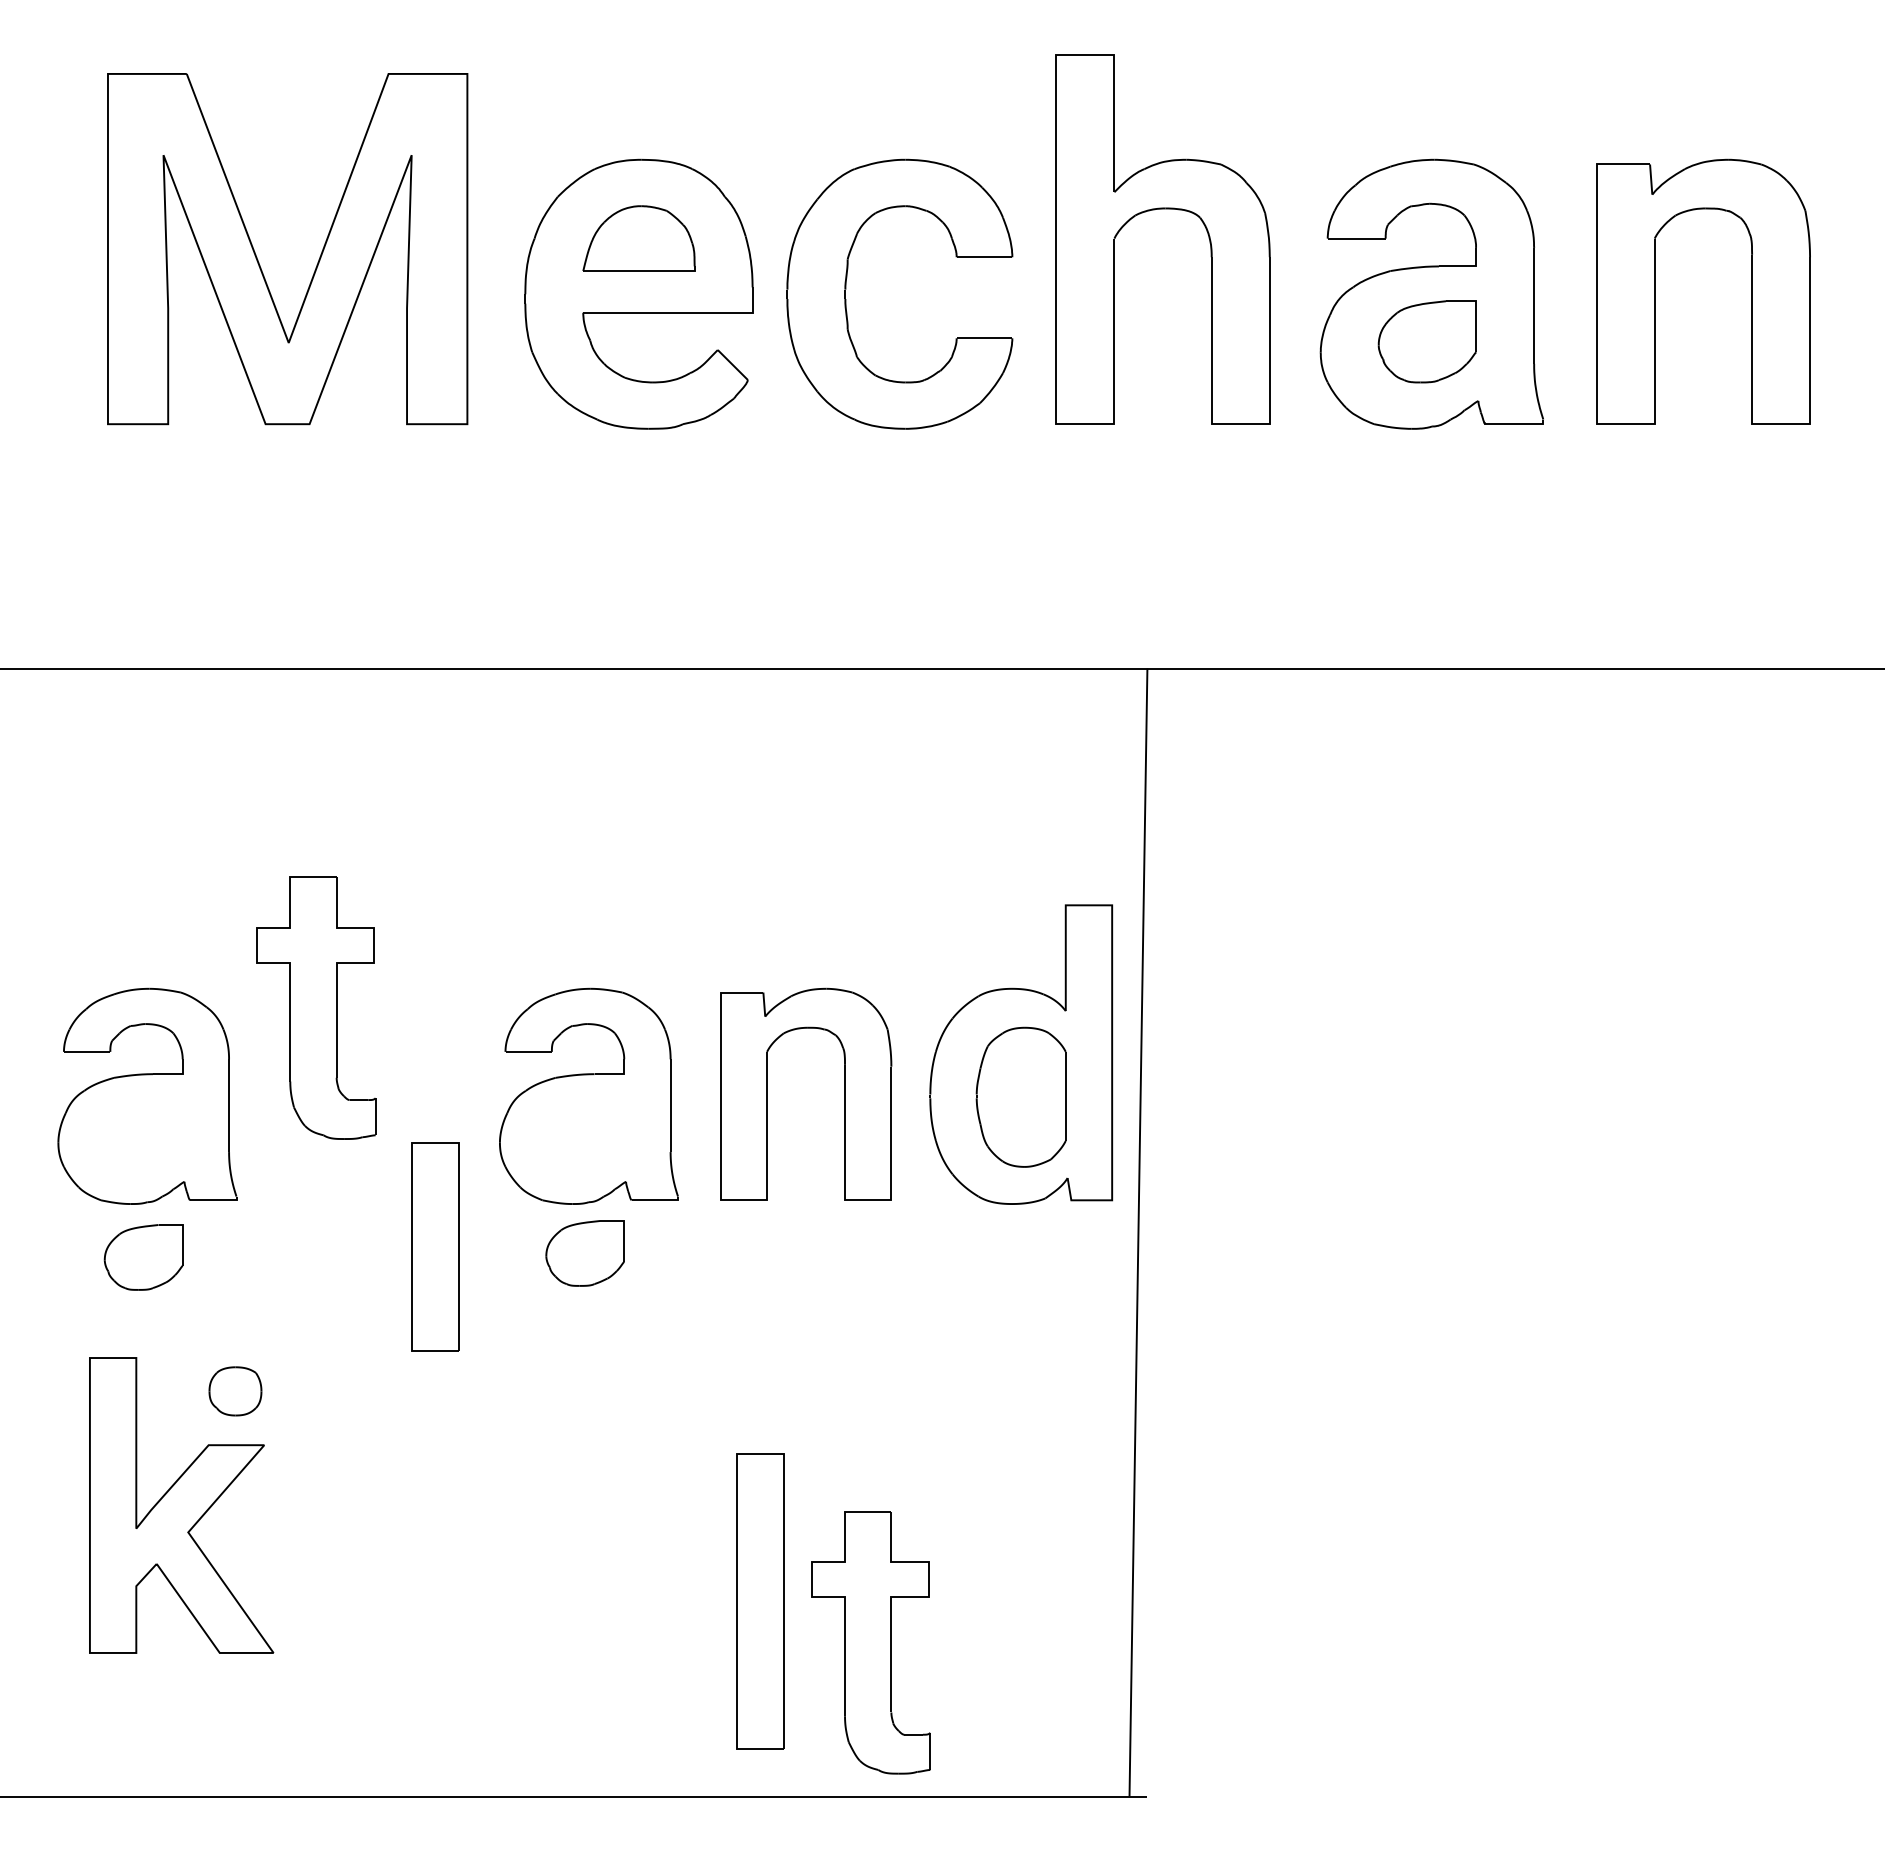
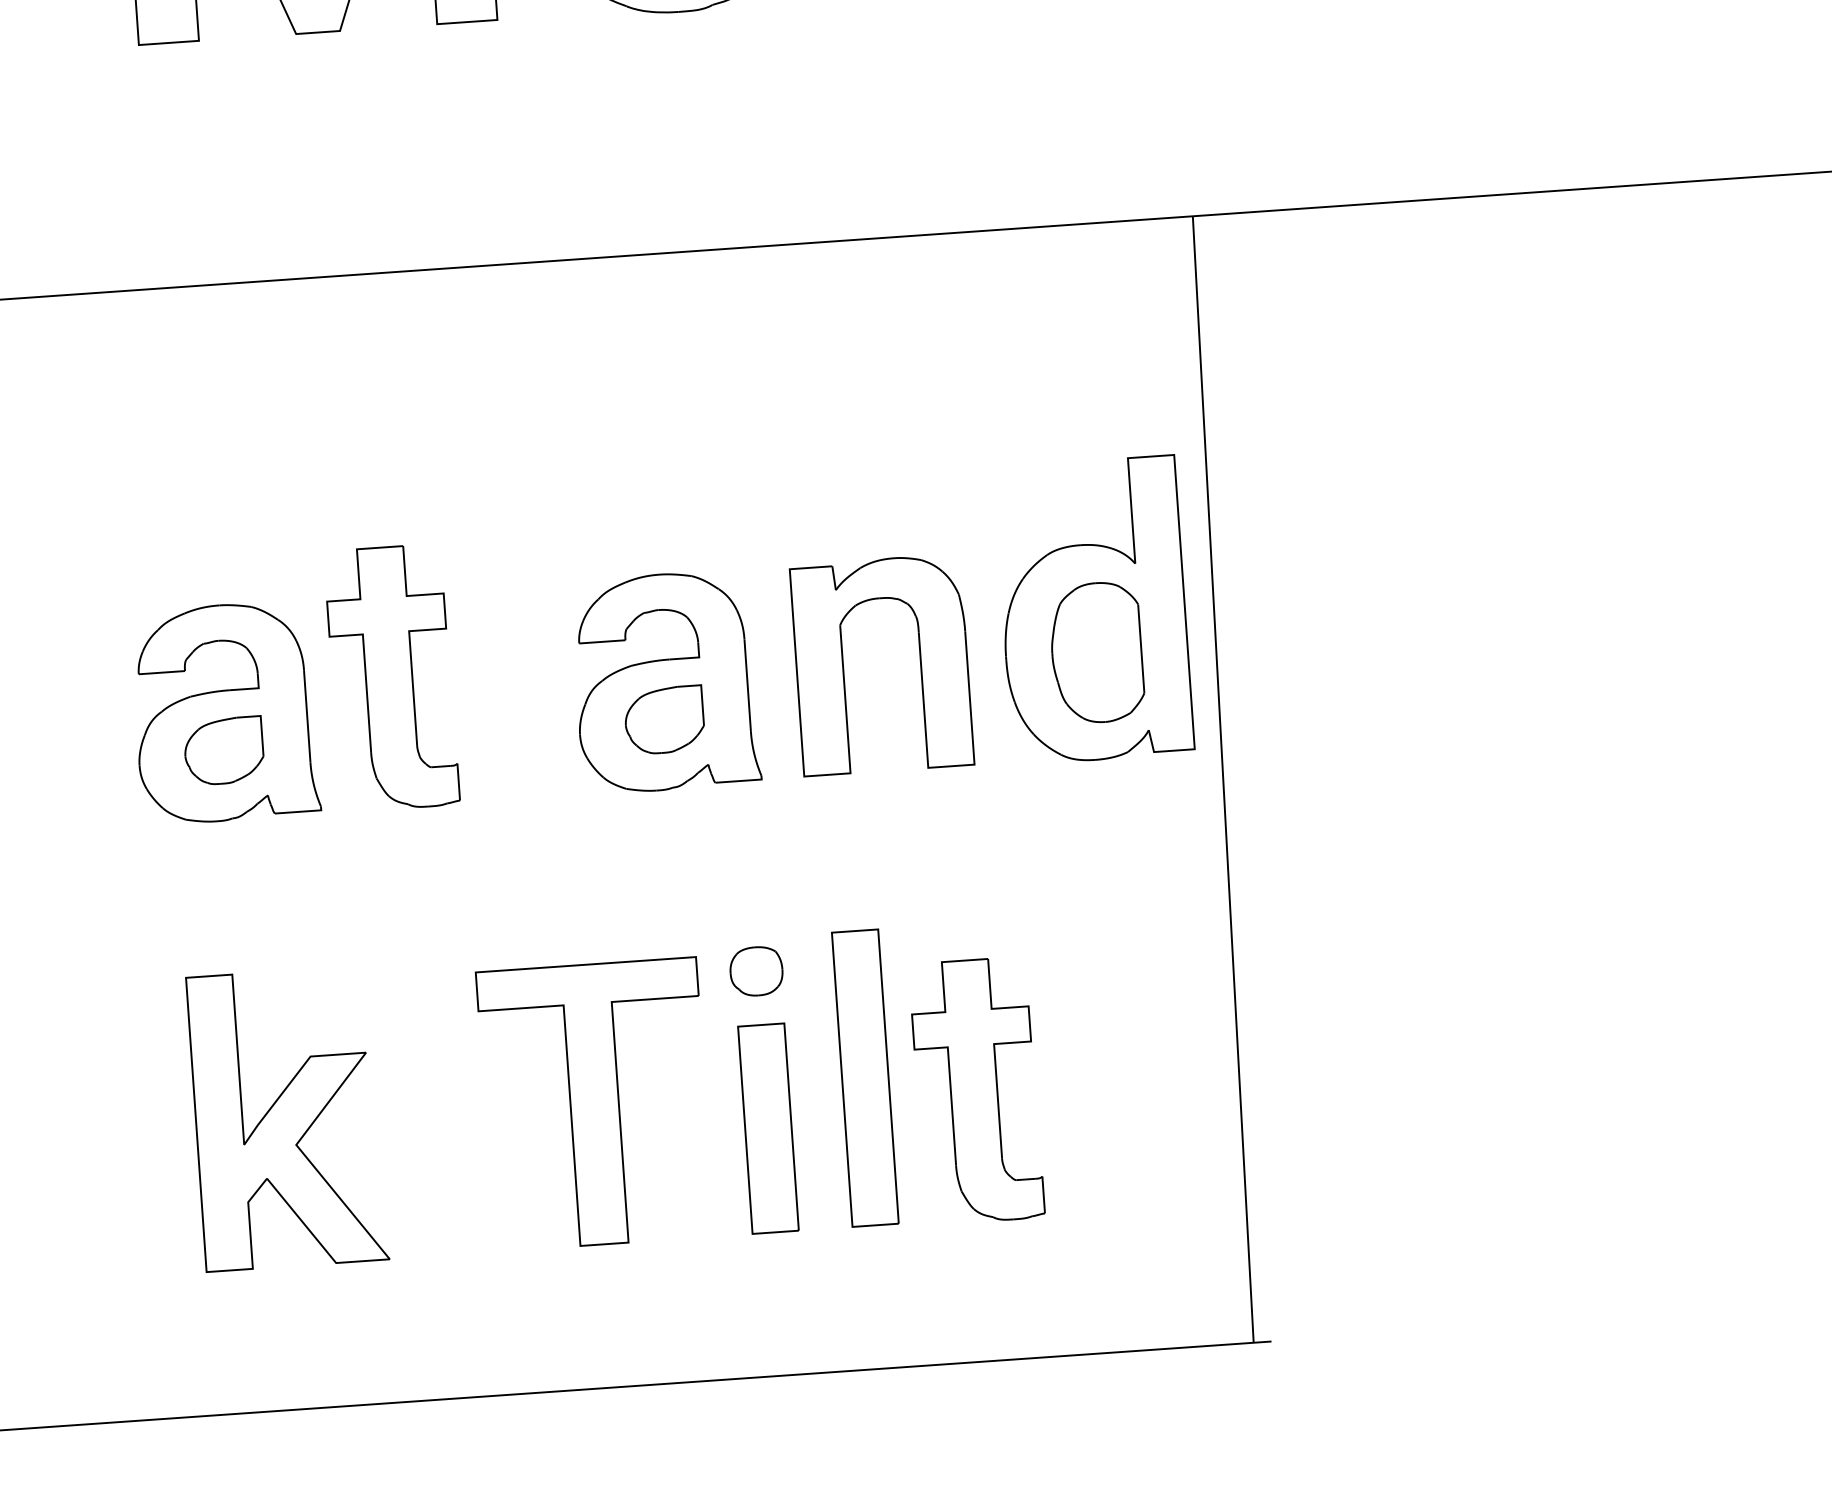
part: (316, 1007) -> (392, 677), moved
part: (435, 1246) -> (768, 1128), moved
part: (584, 1253) -> (663, 720), moved
part: (143, 1257) -> (223, 751), moved
part: (235, 1391) -> (756, 971), moved
part: (489, 1512) -> (595, 1104), added
part: (760, 1601) -> (865, 1078), moved
part: (870, 1642) -> (976, 1090), moved

